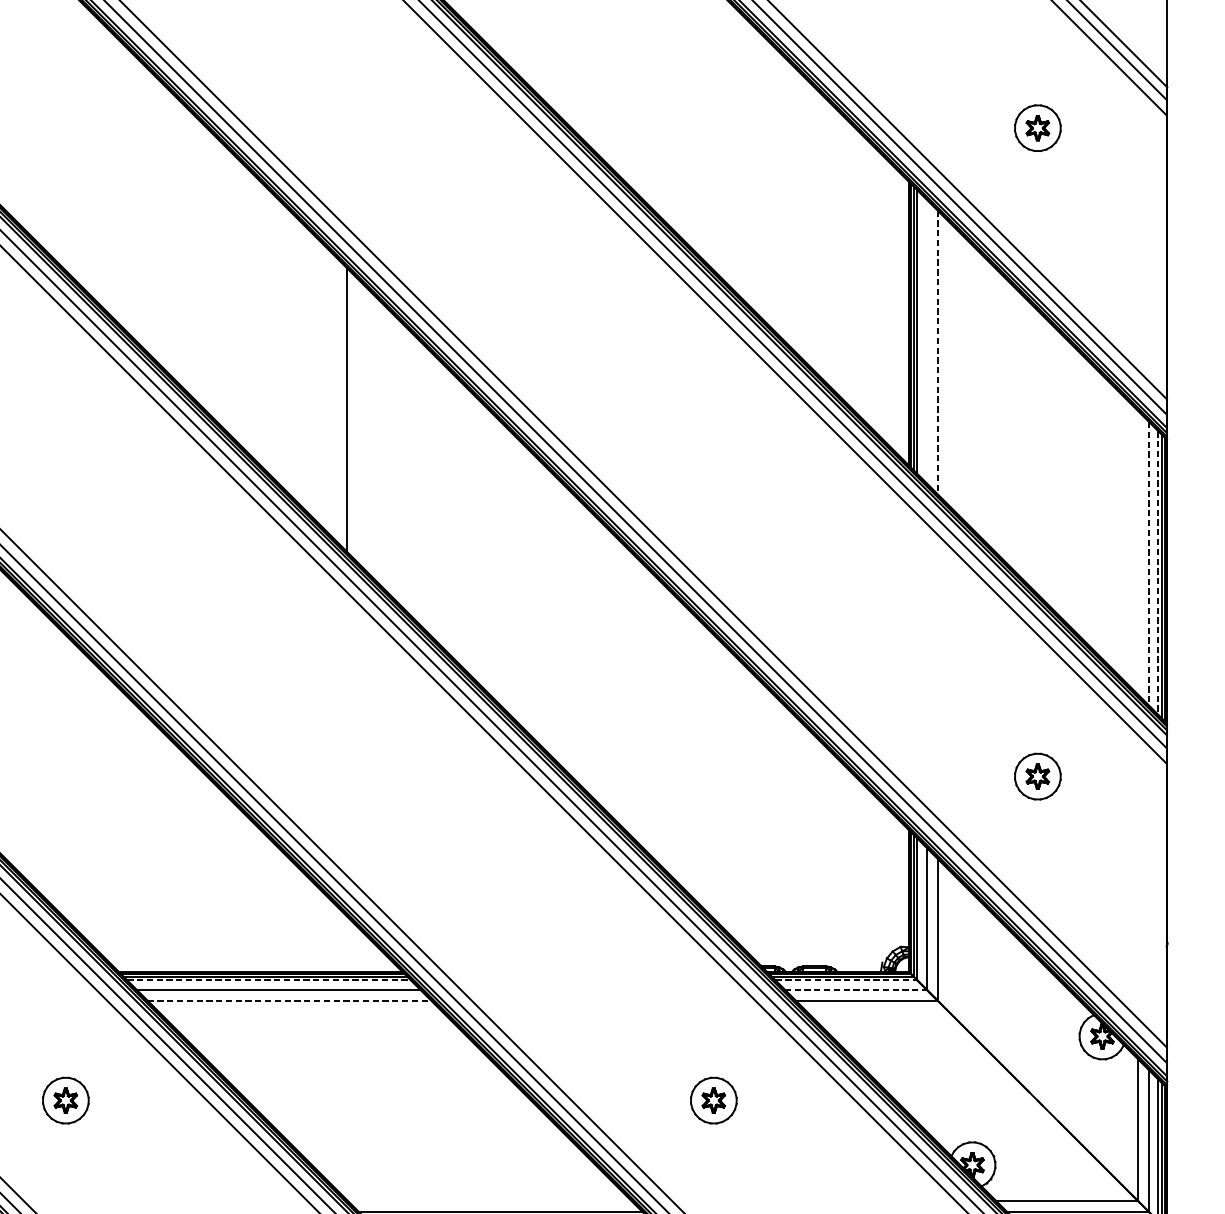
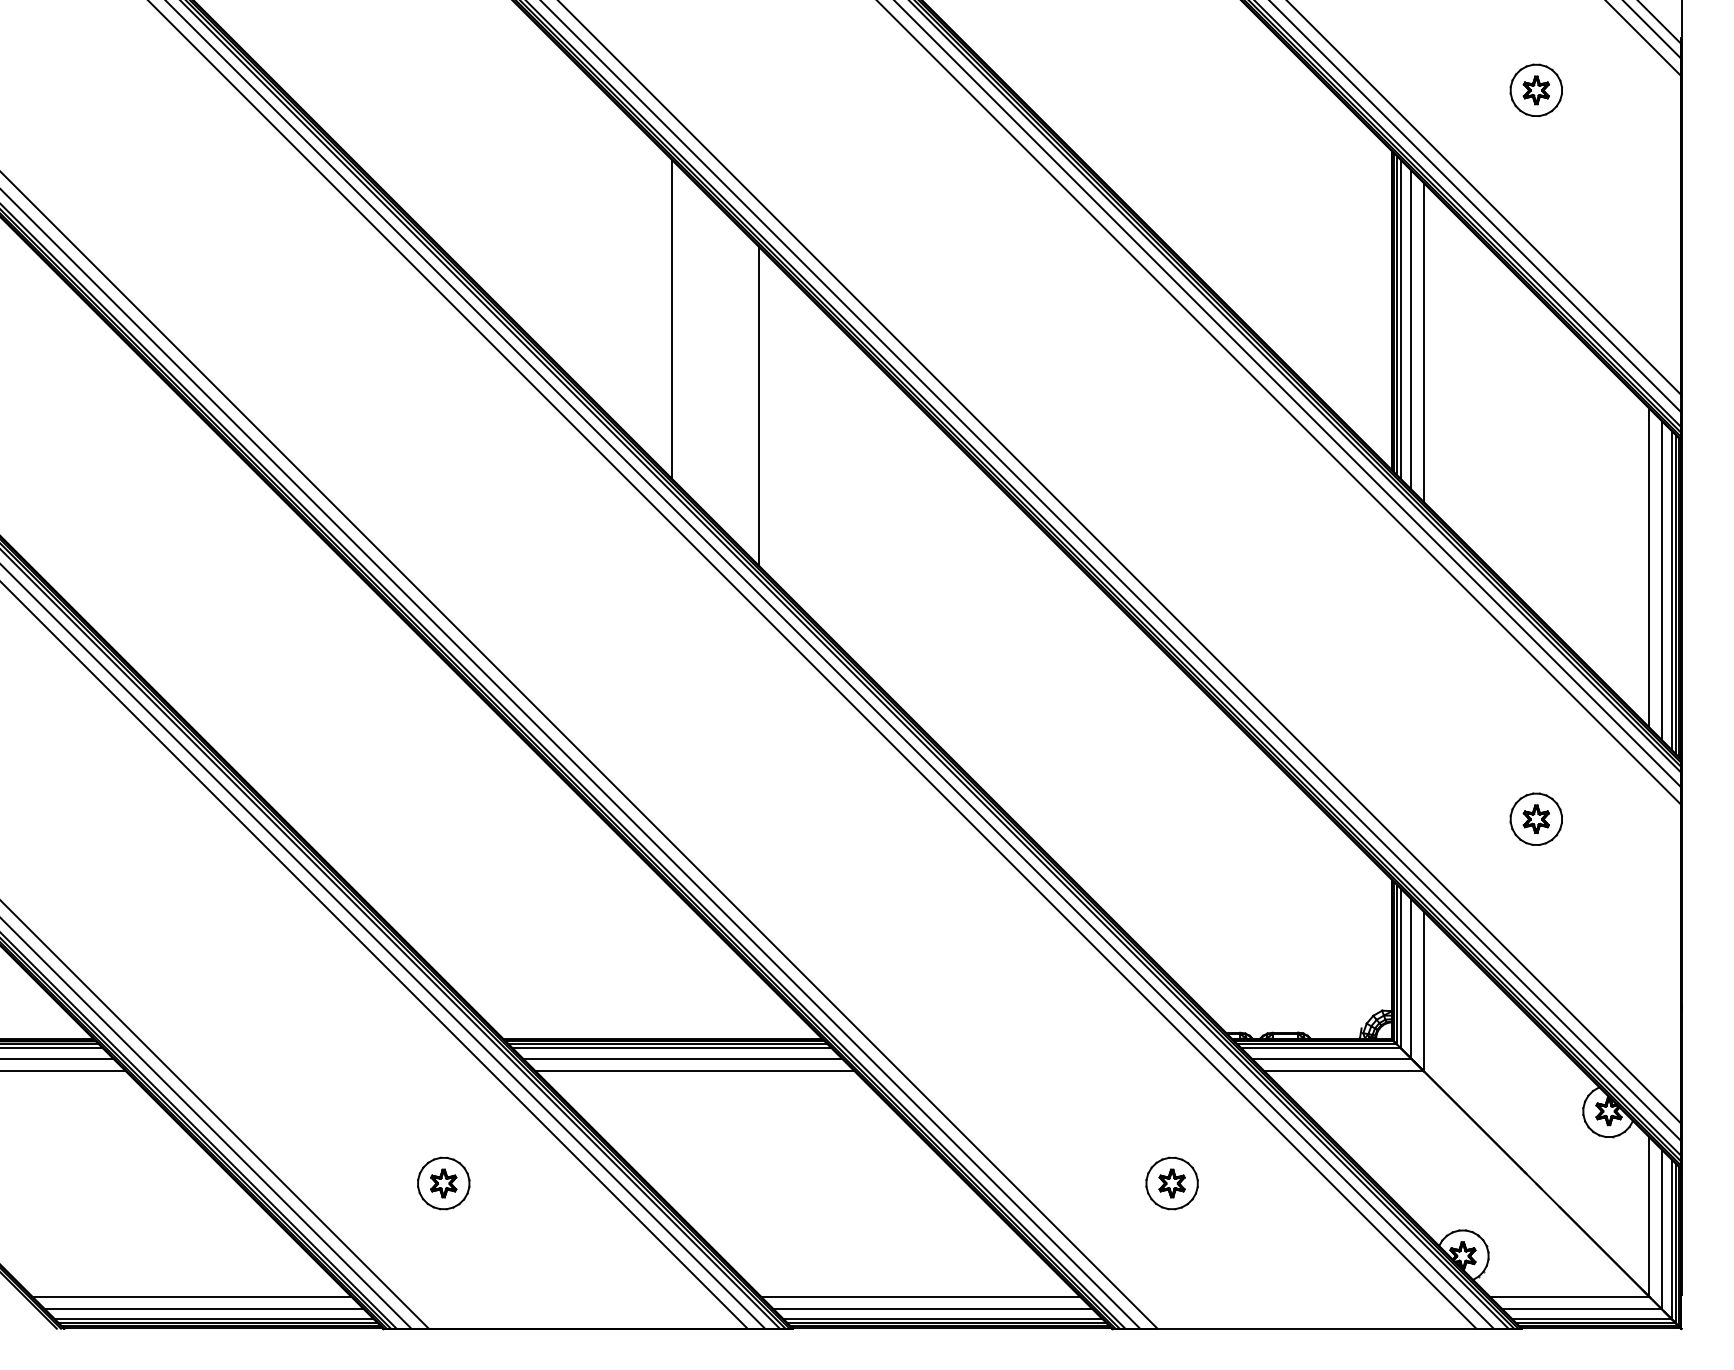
line: (269, 332) -> (672, 319), added
line: (926, 340) -> (1411, 329), added
line: (937, 352) -> (1423, 342), dashed -> solid
line: (1138, 552) -> (1649, 567), added
line: (1149, 564) -> (1661, 580), dashed -> solid
line: (1158, 573) -> (1671, 591), dashed -> solid
line: (269, 980) -> (672, 1048), dashed -> solid
line: (846, 980) -> (1321, 1048), dashed -> solid
line: (855, 989) -> (1331, 1058), dashed -> solid
line: (289, 1000) -> (695, 1071), dashed -> solid
line: (489, 1201) -> (920, 1296), added

